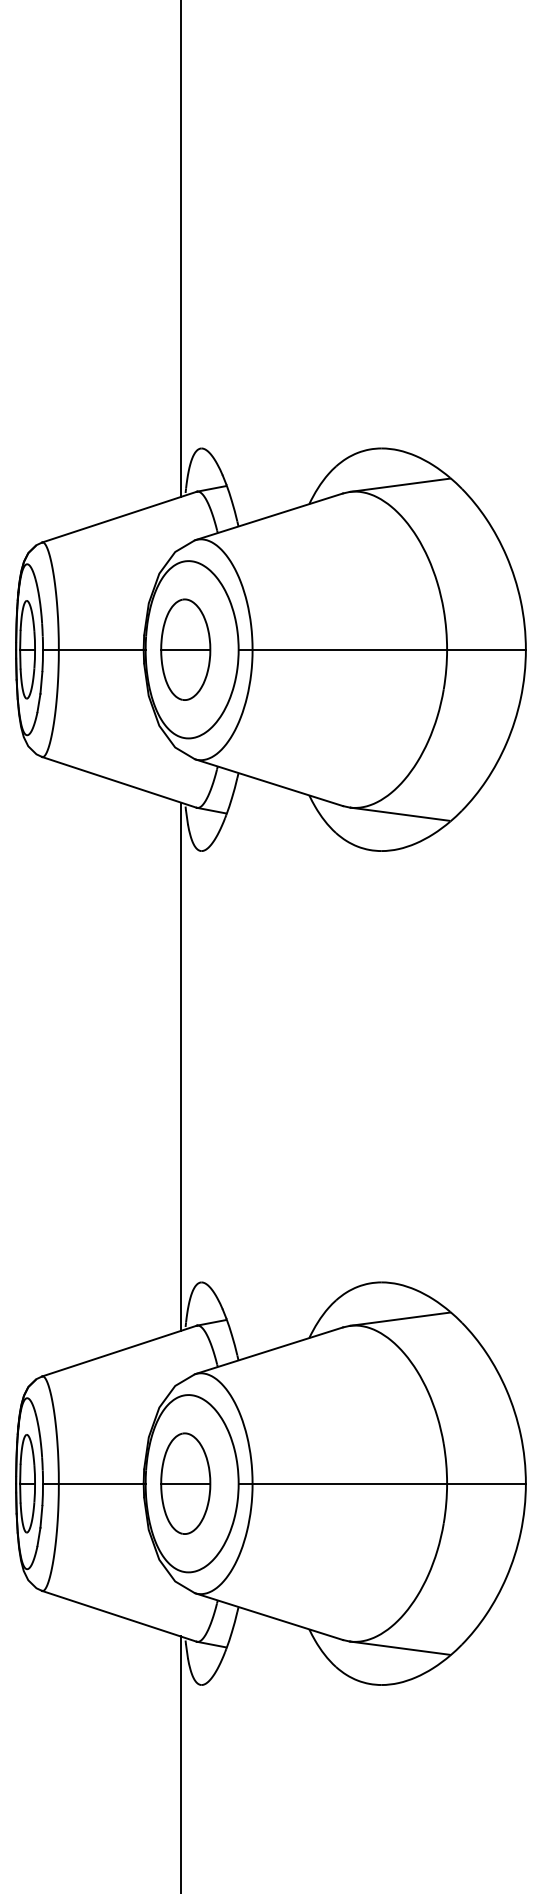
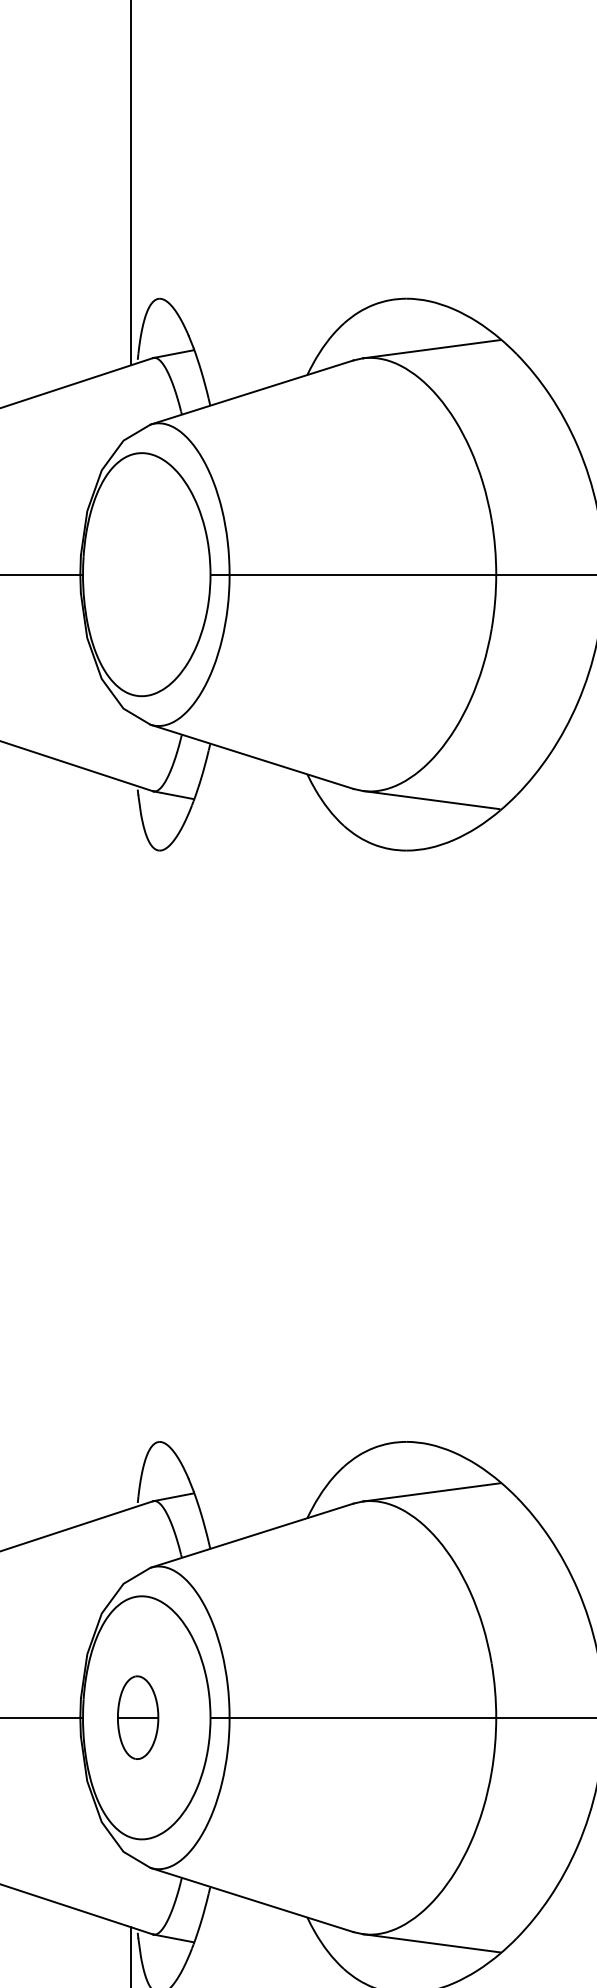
part: (185, 649) -> (137, 574), removed
line: (180, 1066) -> (130, 1145), removed
part: (185, 1483) -> (137, 1717), size x0.6

